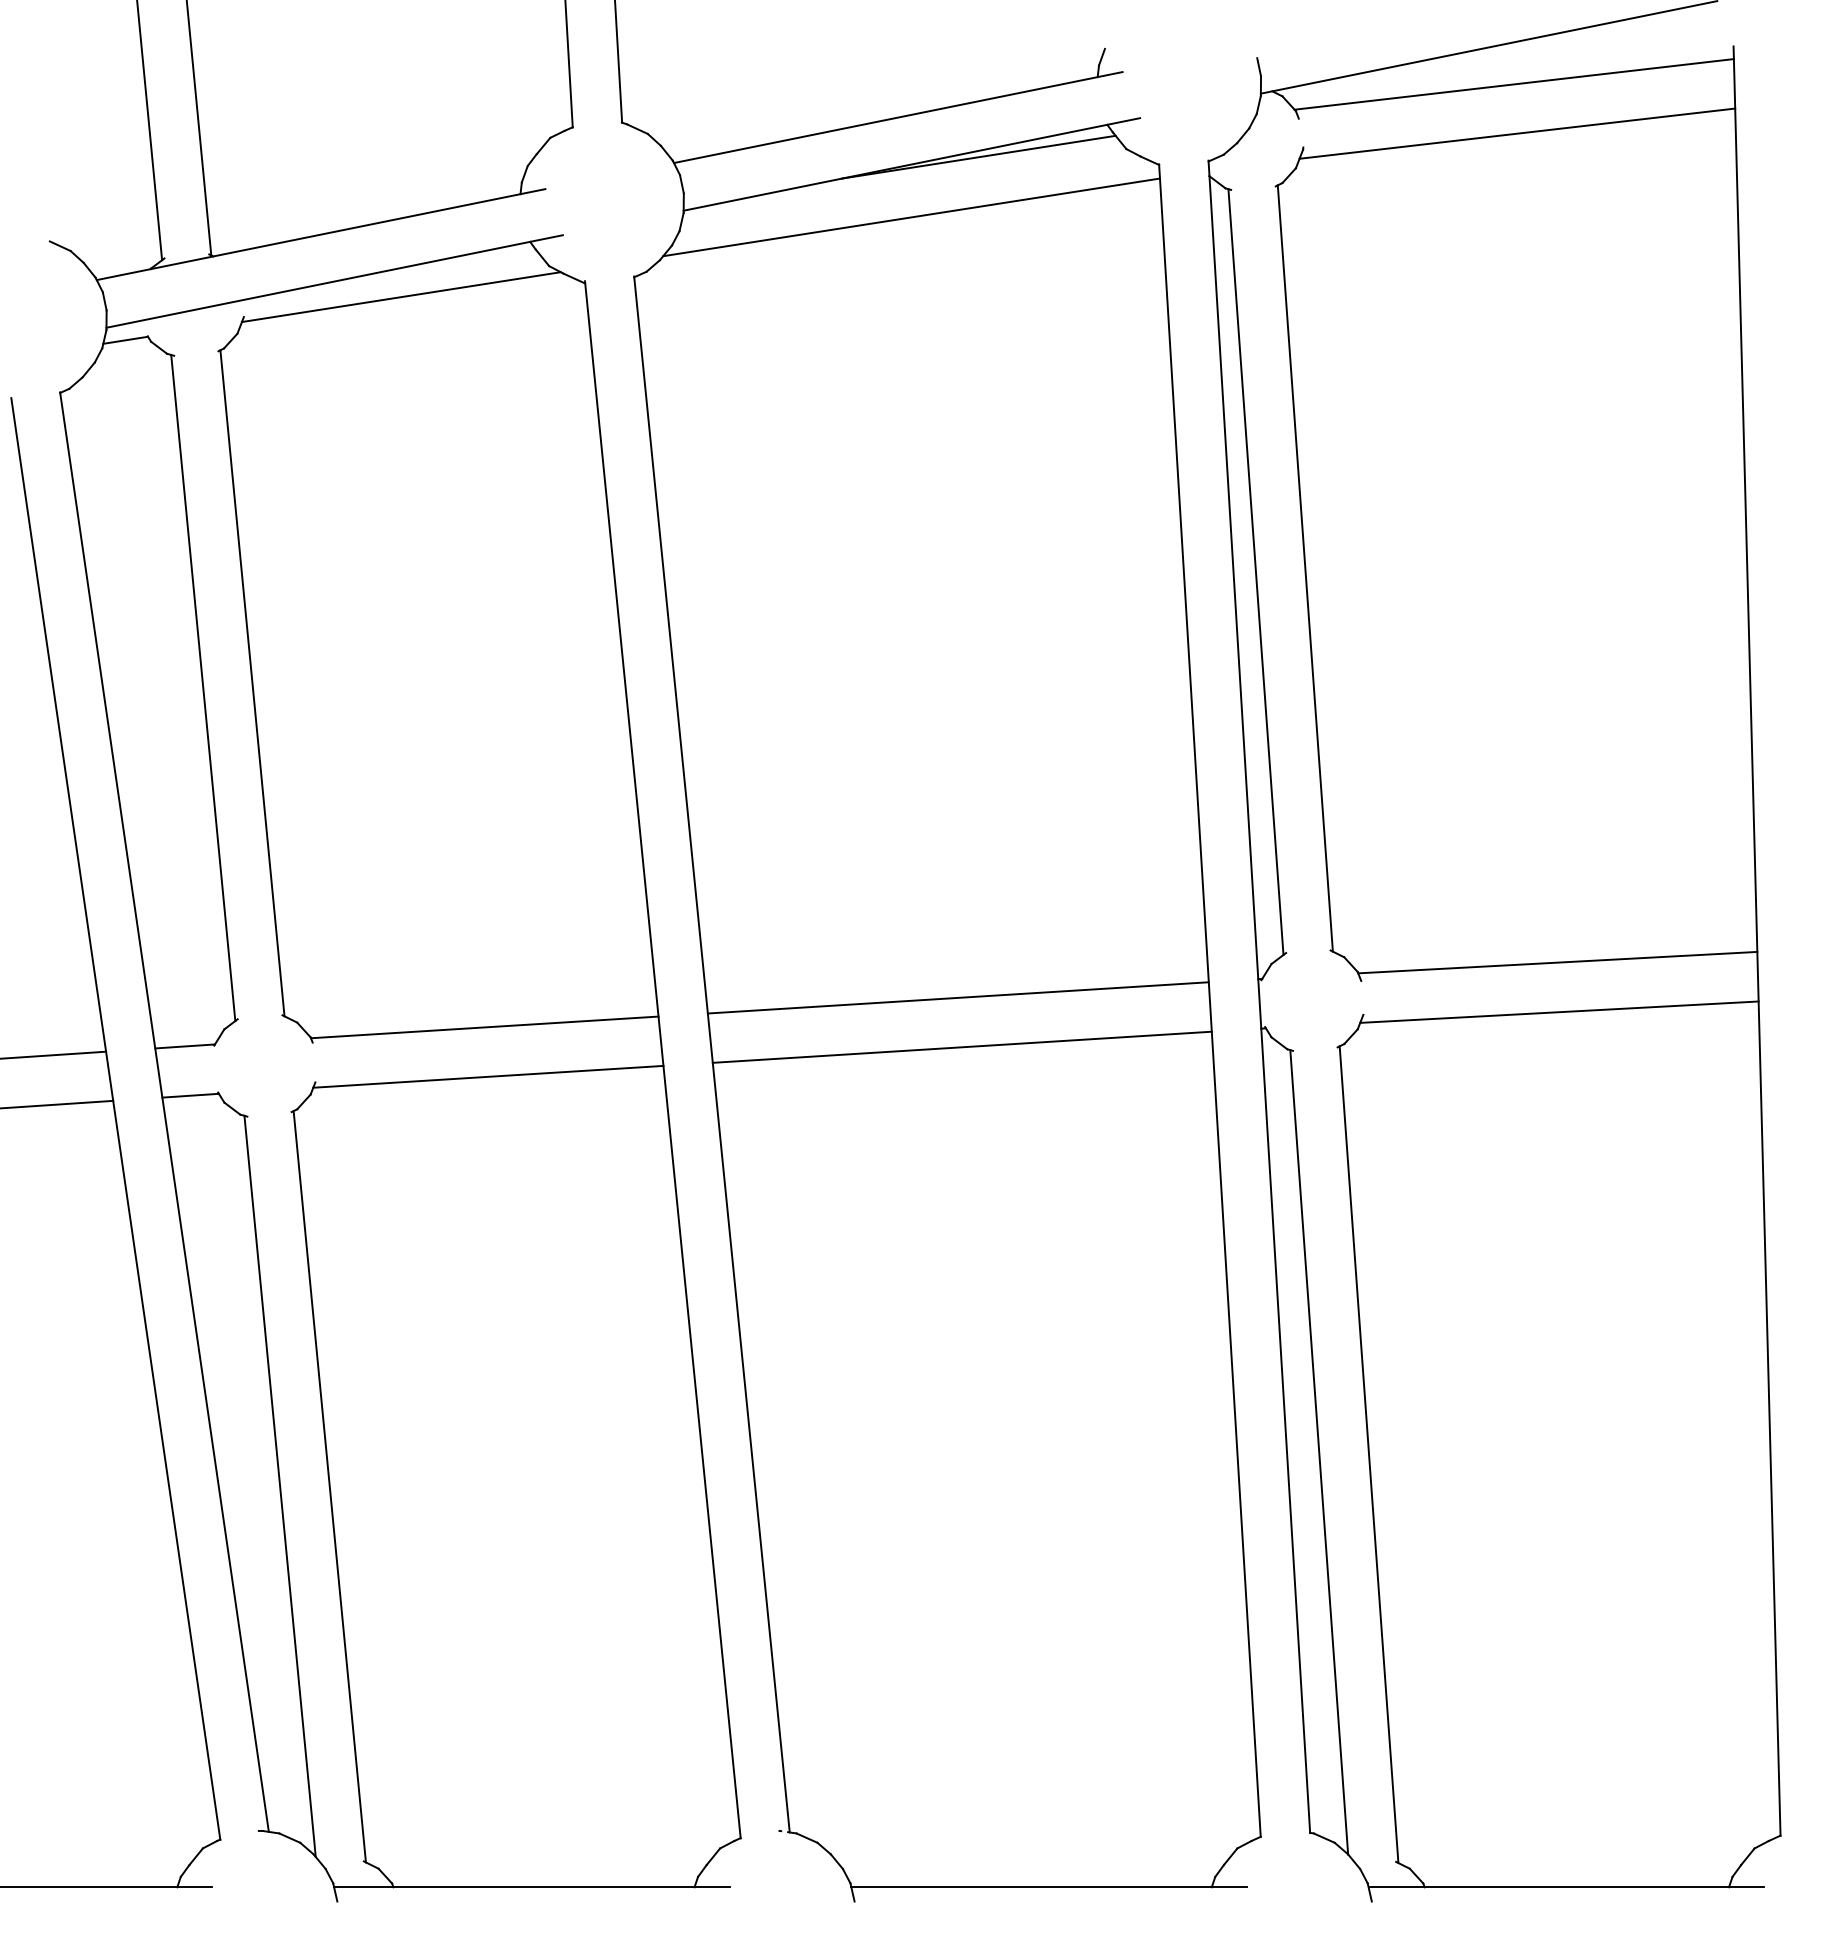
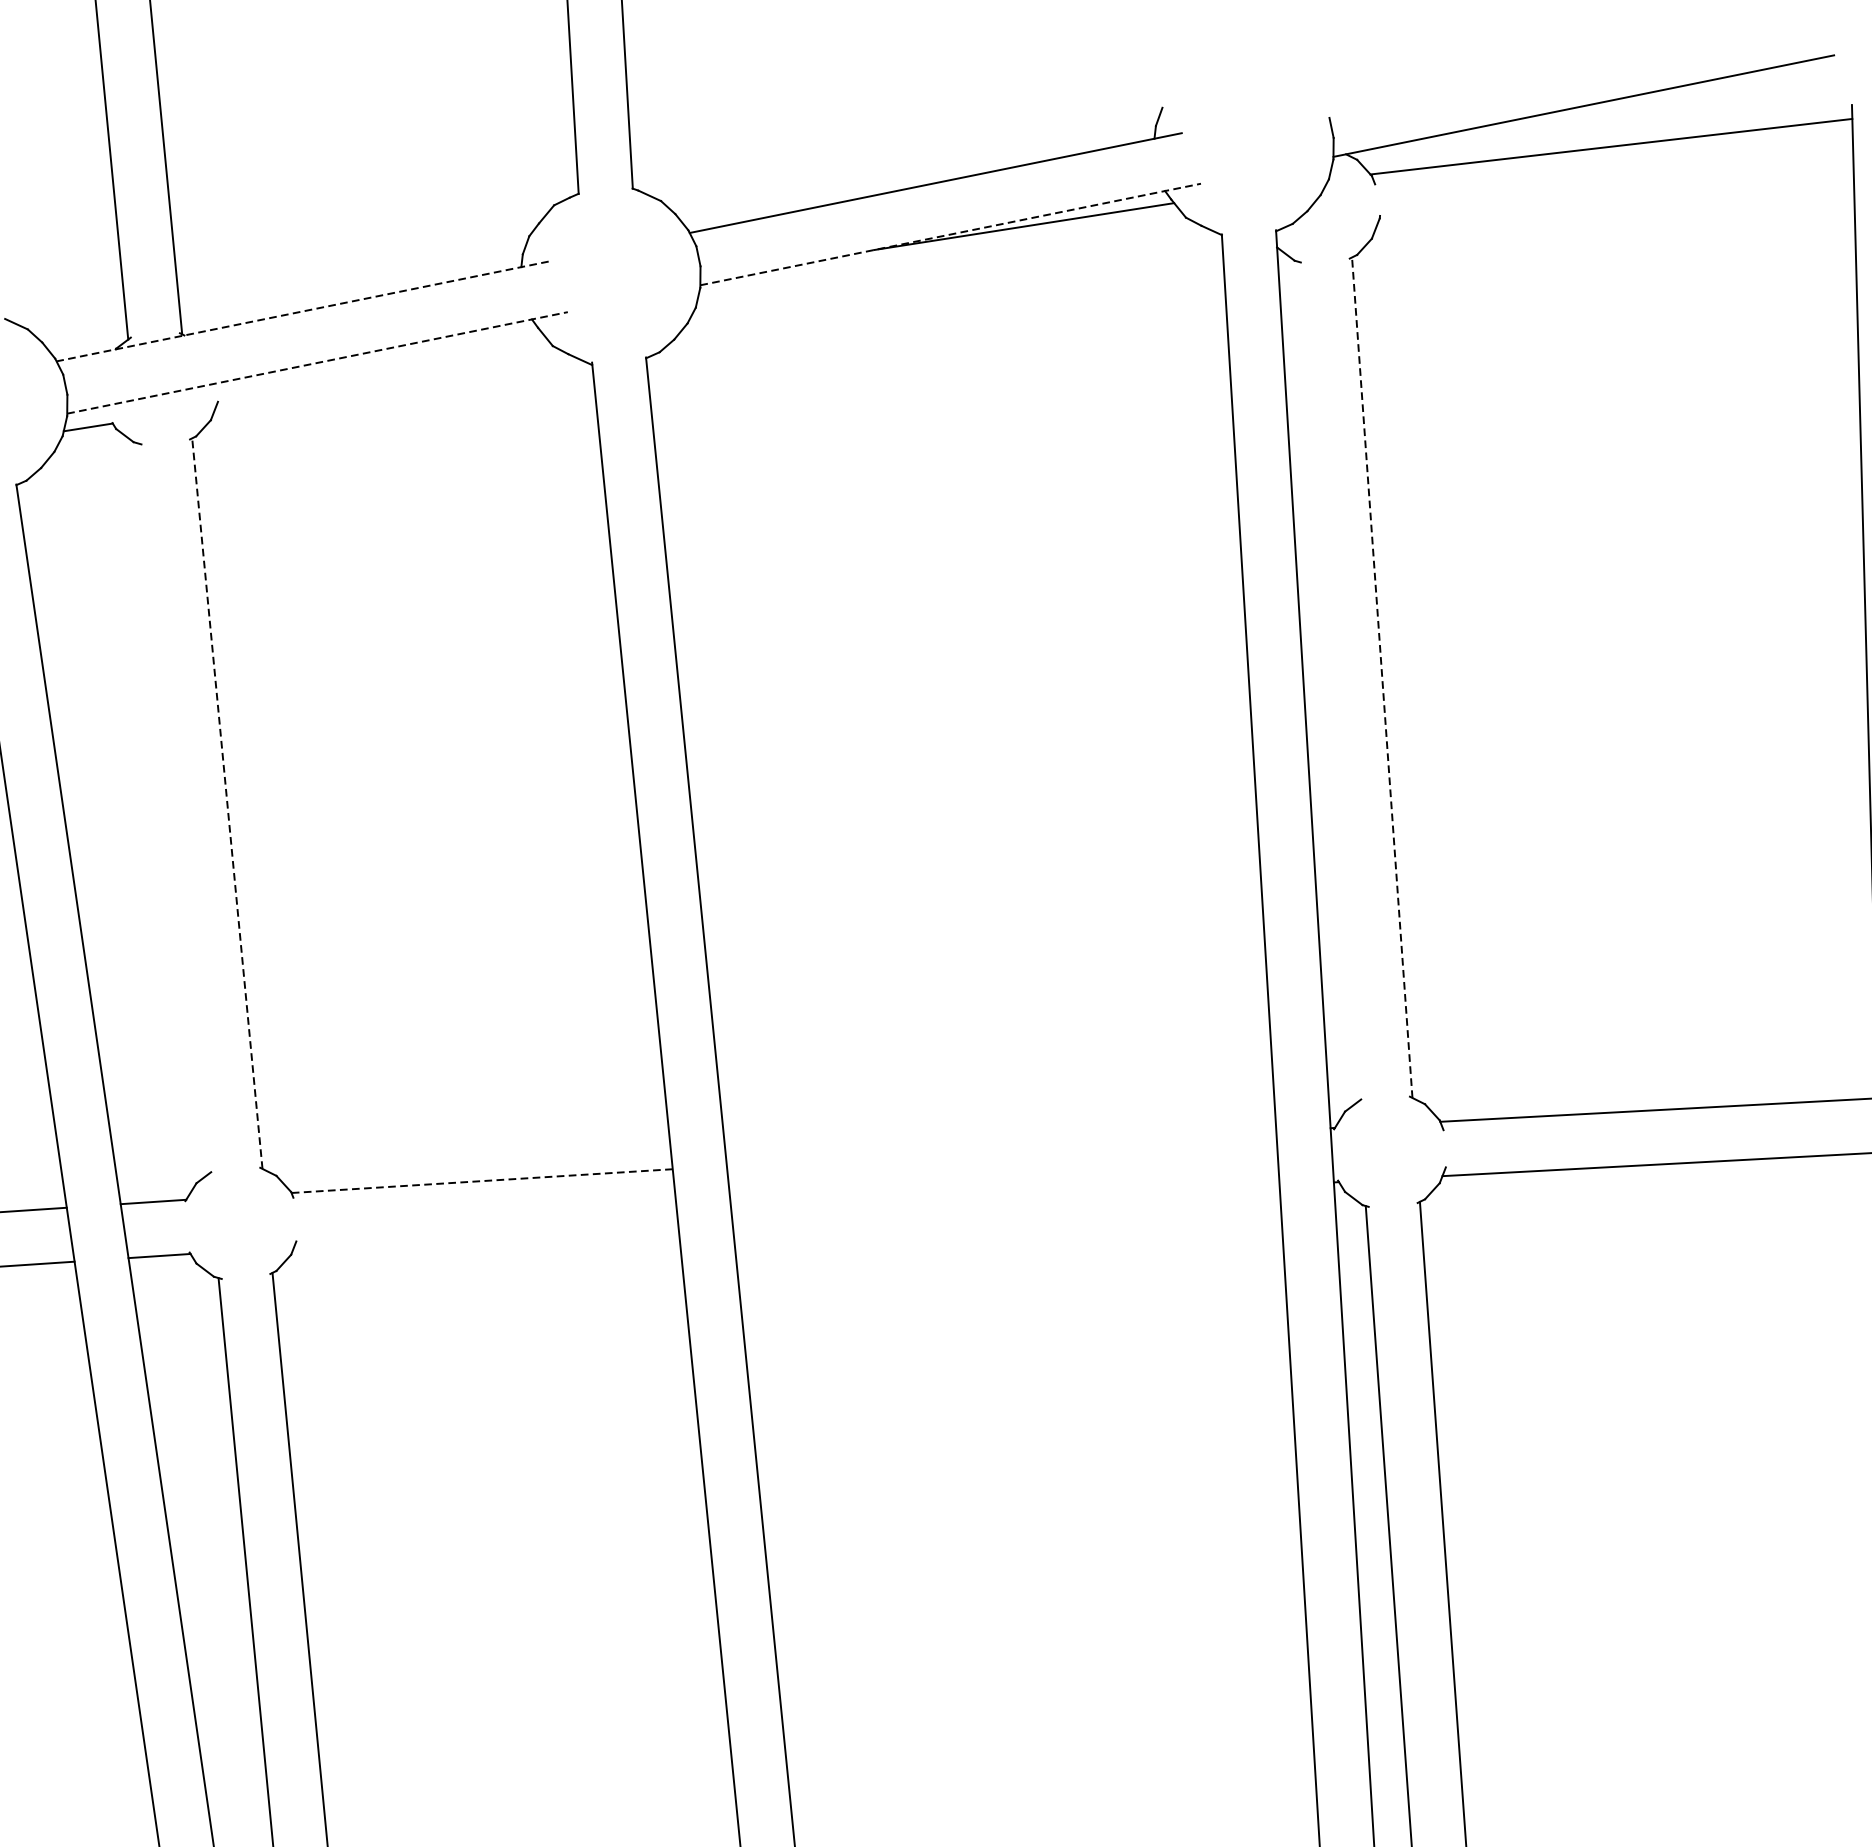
line: (1517, 133) -> (1614, 200), removed
line: (911, 164) -> (950, 234), solid -> dashed
line: (911, 217) -> (950, 292), removed
line: (321, 234) -> (303, 311), solid -> dashed
line: (334, 281) -> (317, 362), solid -> dashed
line: (400, 297) -> (389, 380), removed
line: (1305, 568) -> (1382, 677), solid -> dashed
line: (1255, 571) -> (1327, 681), removed
line: (252, 683) -> (227, 803), solid -> dashed
line: (203, 687) -> (173, 808), removed
line: (957, 997) -> (1000, 1148), removed
line: (484, 1027) -> (481, 1181), solid -> dashed
line: (961, 1046) -> (1005, 1202), removed
line: (488, 1076) -> (486, 1234), removed

